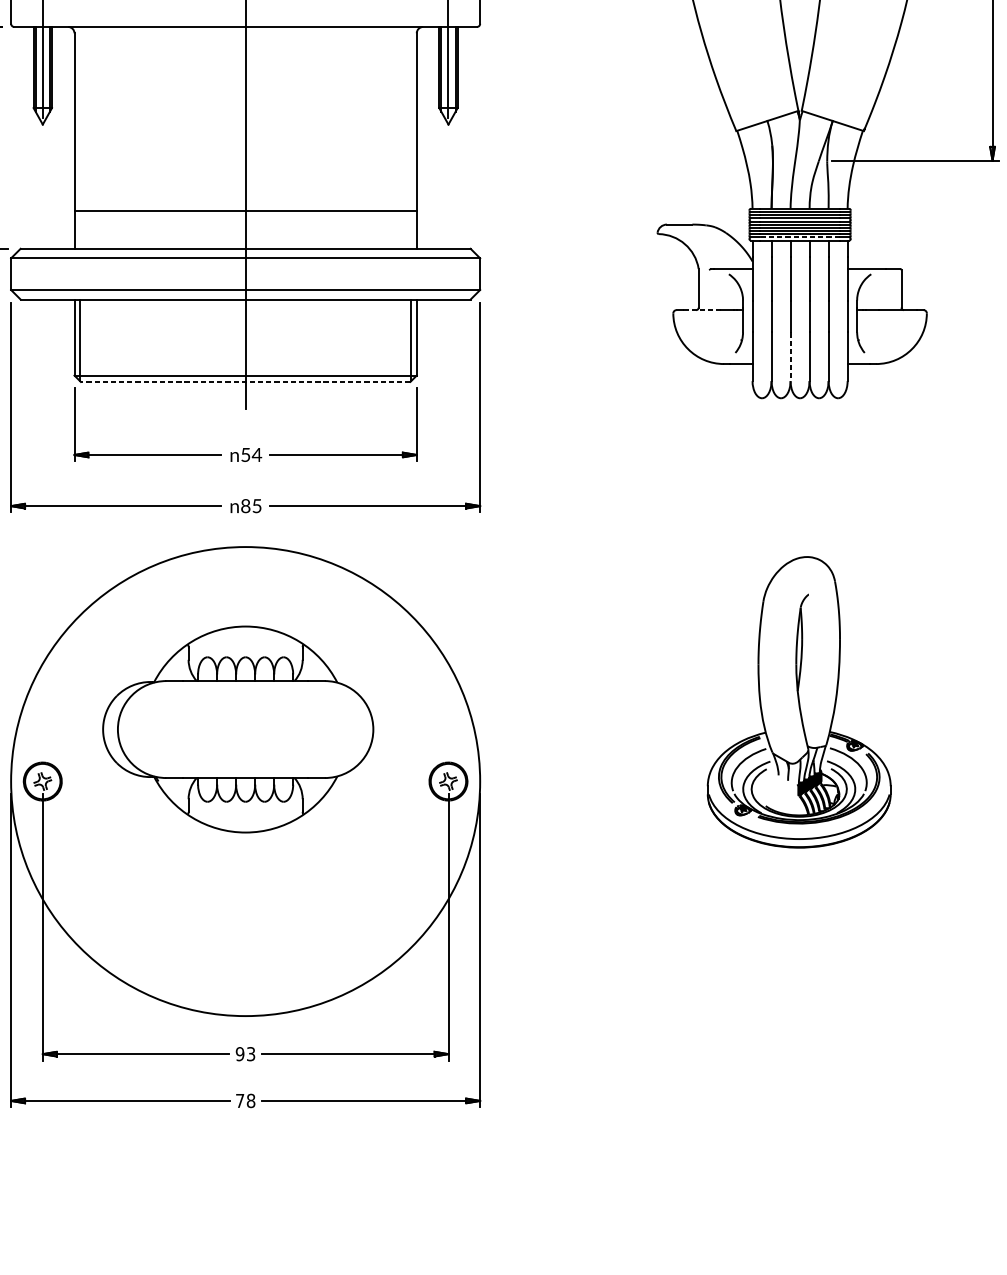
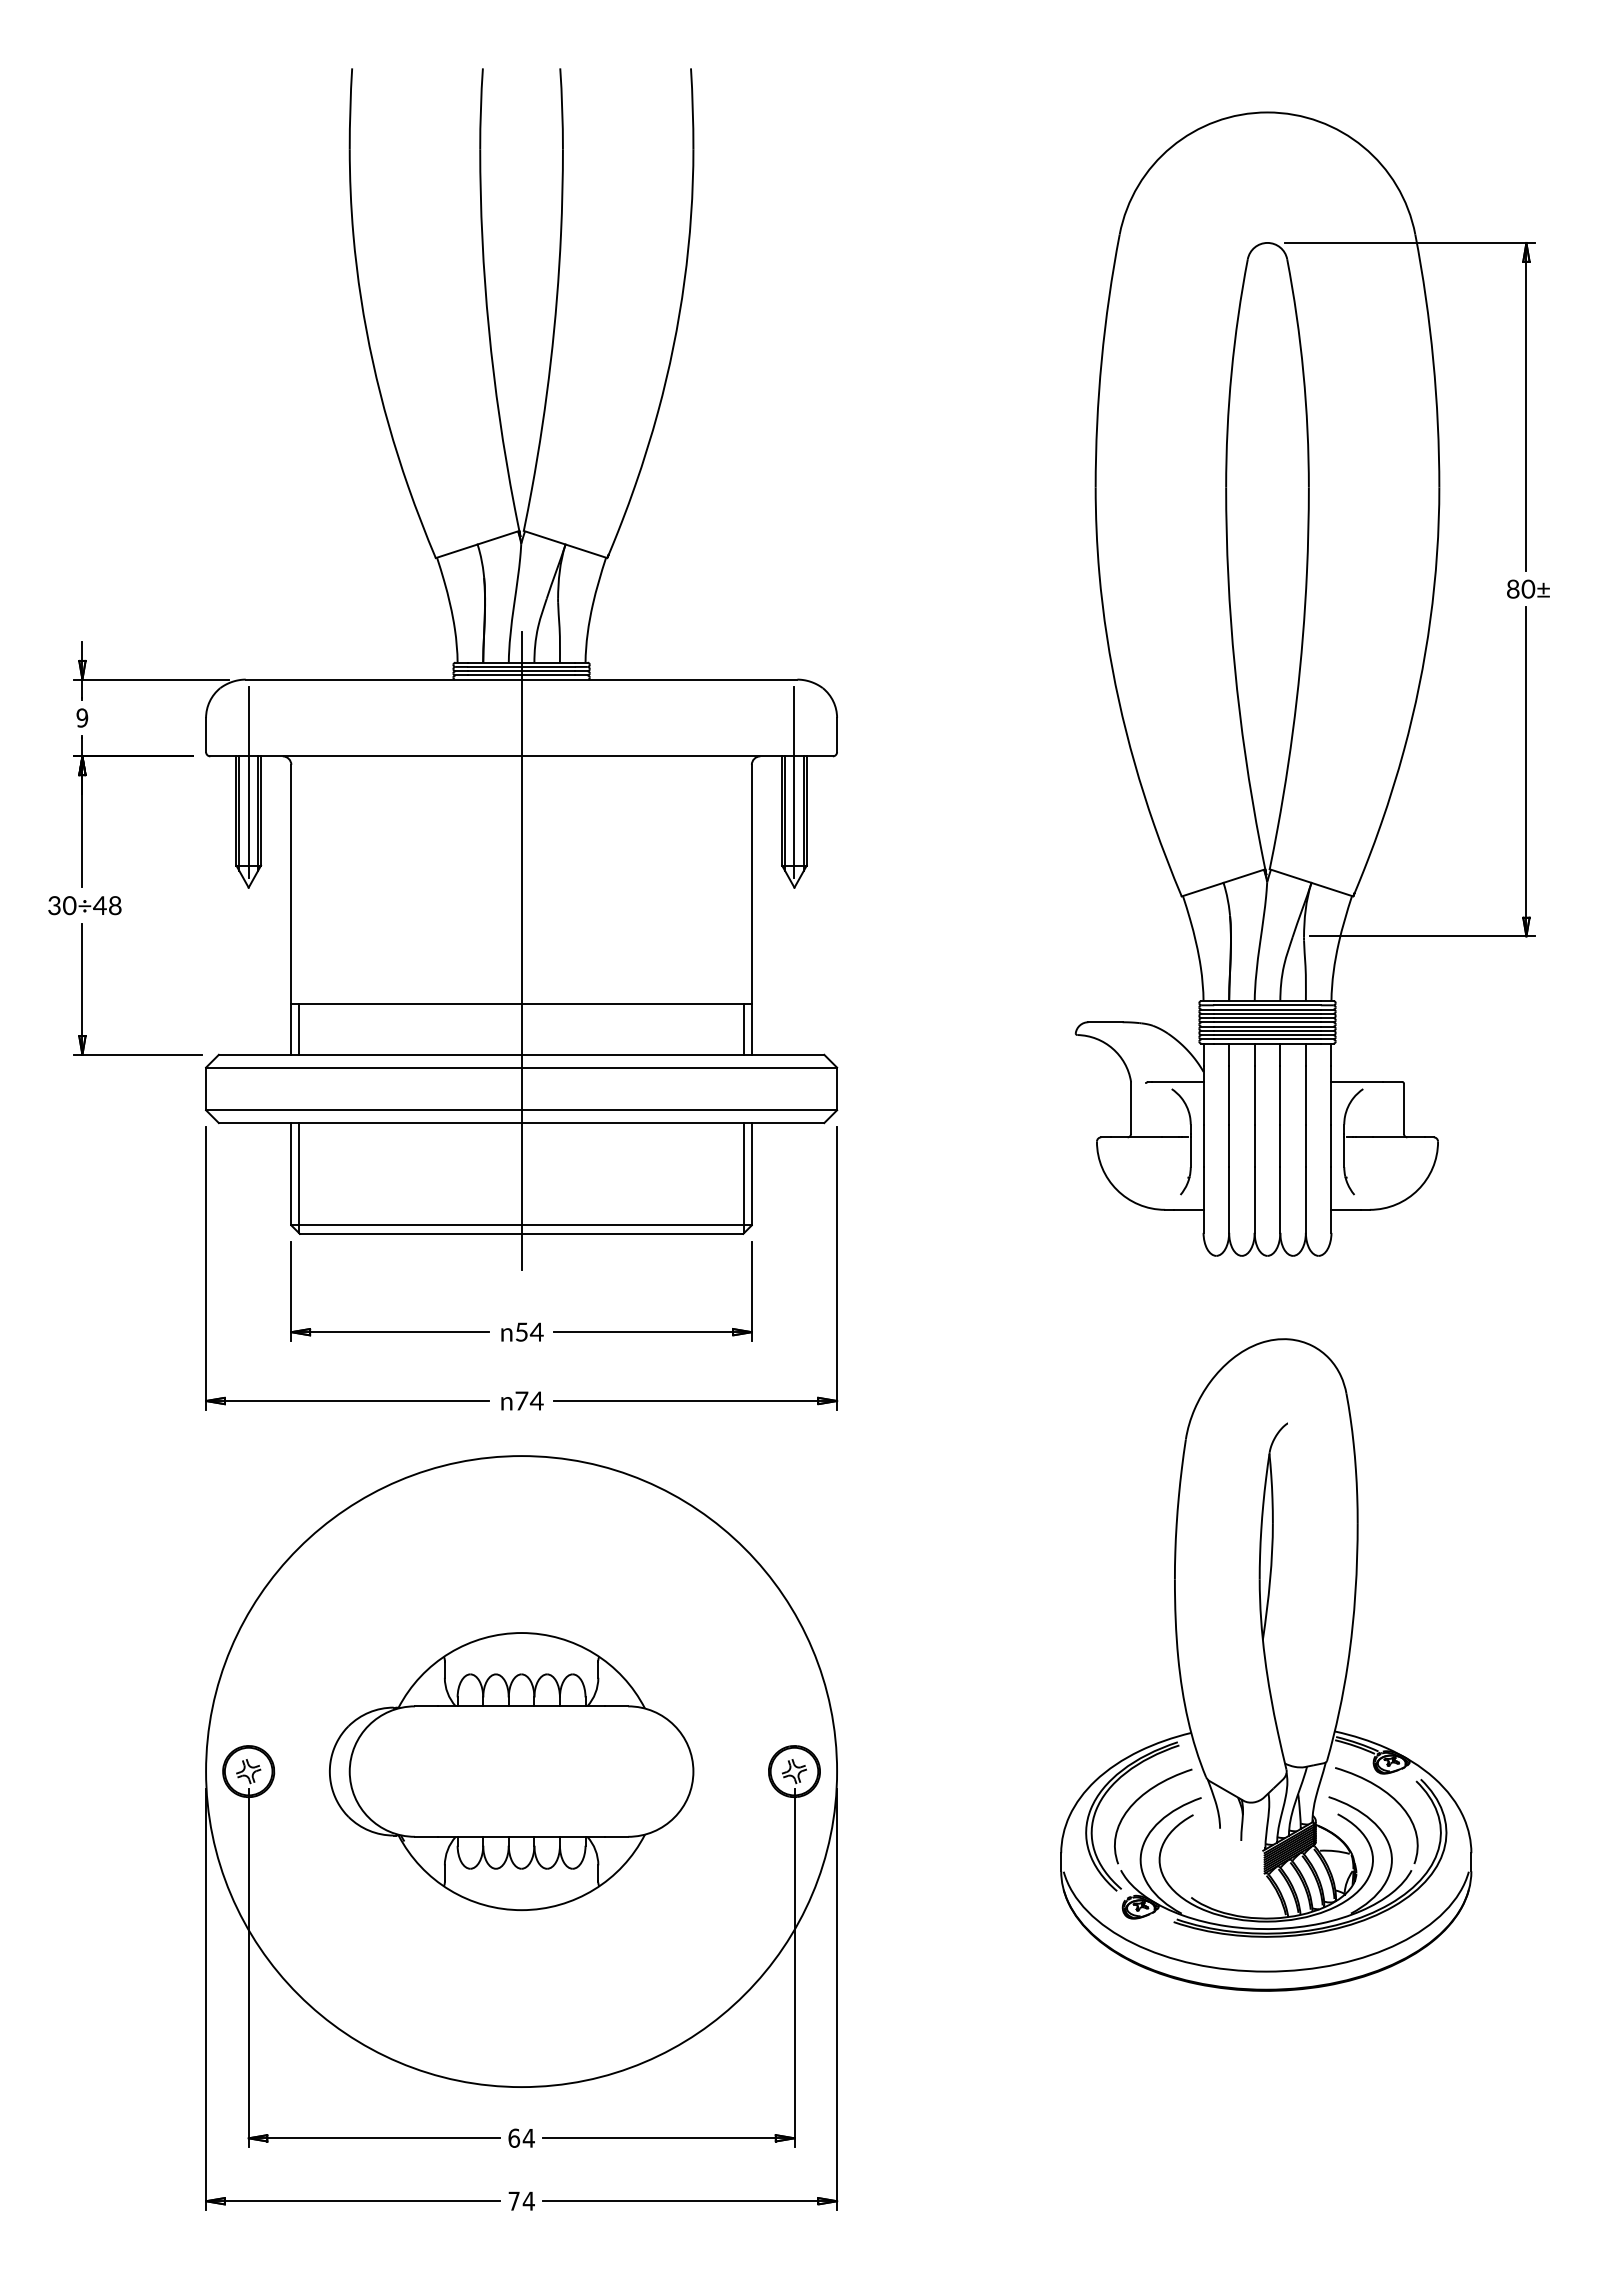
line: (80, 229) -> (299, 1028), added
line: (411, 229) -> (744, 1028), added
line: (800, 237) -> (1267, 1039), dashed -> solid
line: (702, 310) -> (1136, 1137), dashed -> solid
line: (790, 357) -> (1254, 1200), dashed -> solid
line: (245, 381) -> (521, 1233), dashed -> solid
text: (251, 505) -> (529, 1400), 85 -> 74
part: (799, 701) -> (1266, 1664), size x1.67
part: (238, 729) -> (511, 1771), moved
text: (245, 1053) -> (521, 2137), 93 -> 64
text: (250, 1100) -> (528, 2200), 78 -> 74

